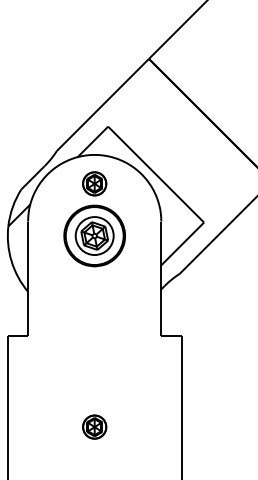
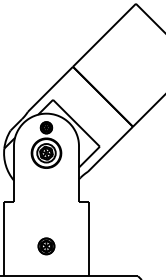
part: (94, 426) -> (46, 246), size x1.4

